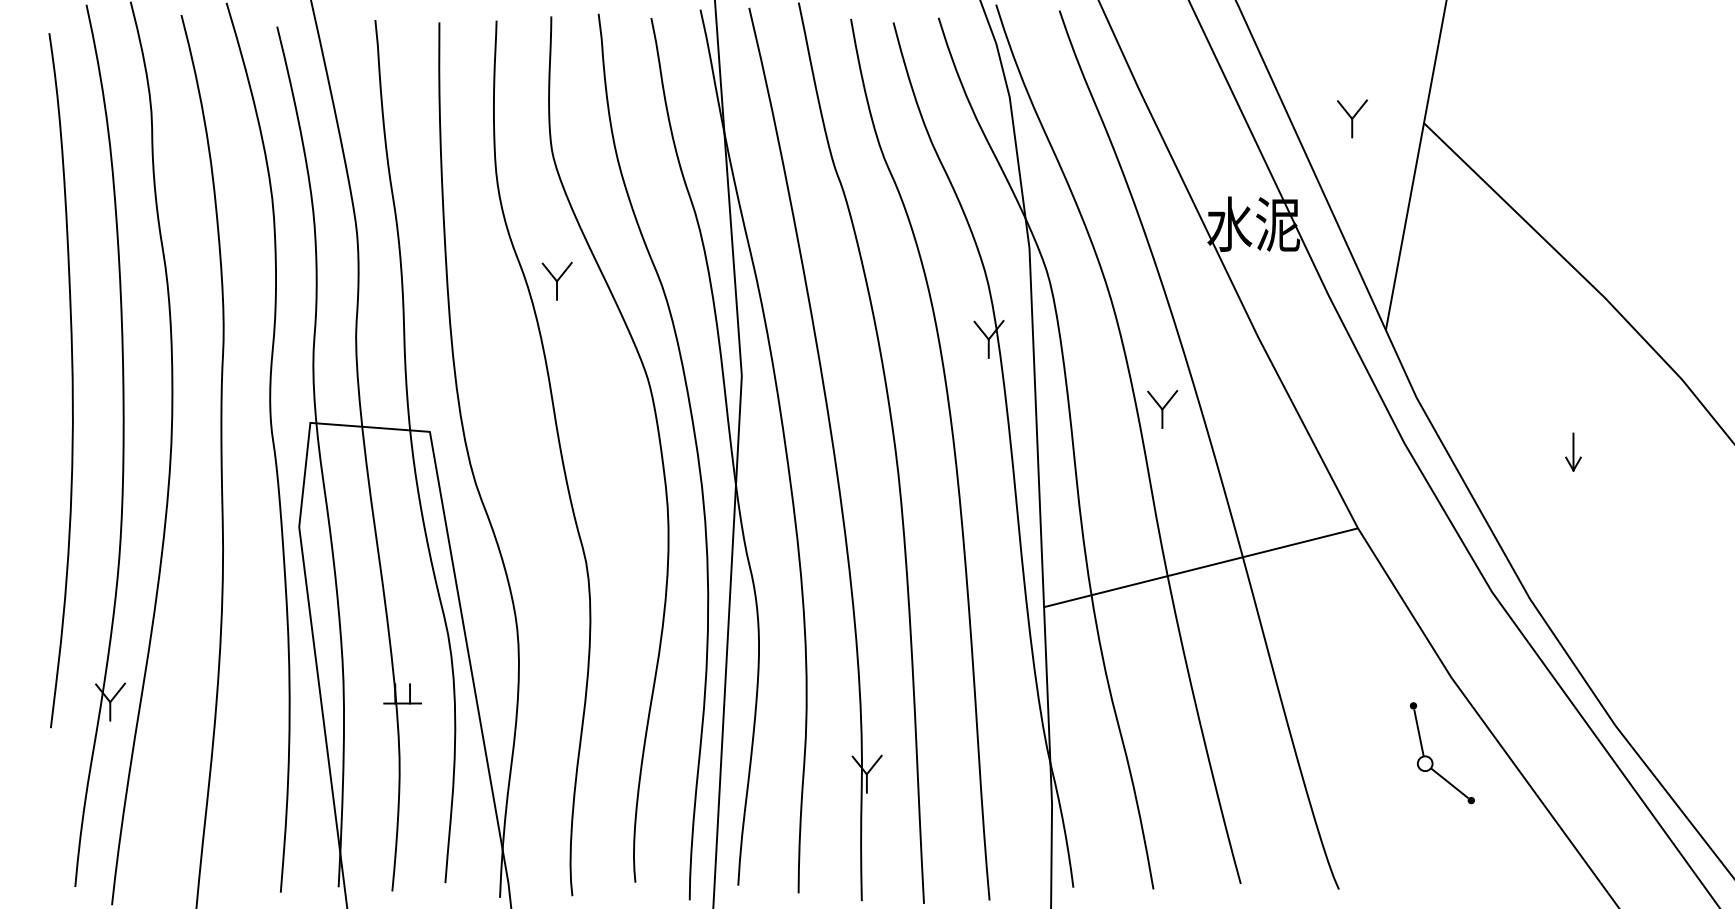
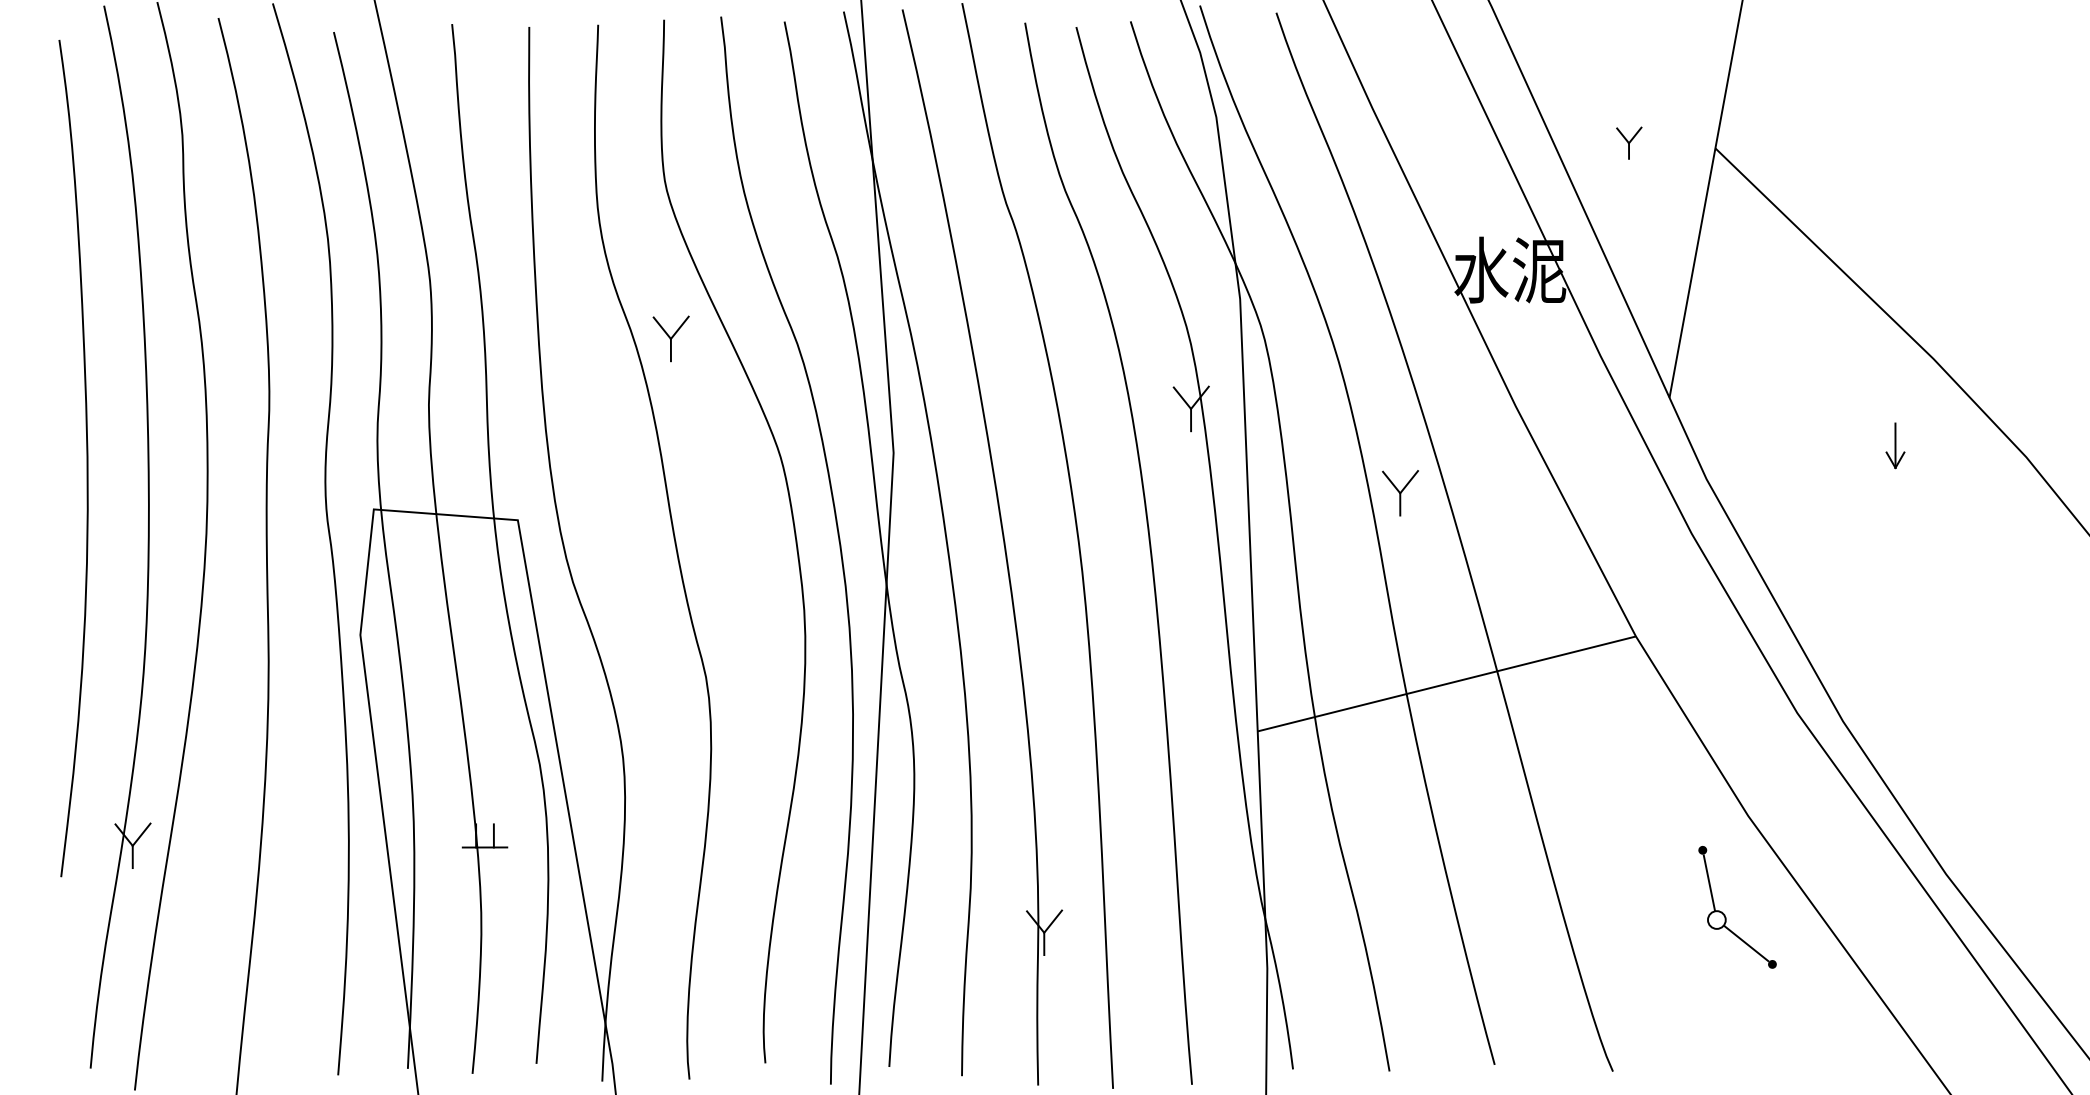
part: (1352, 118) -> (1629, 142), size x0.7
part: (1573, 451) -> (1895, 445), moved

